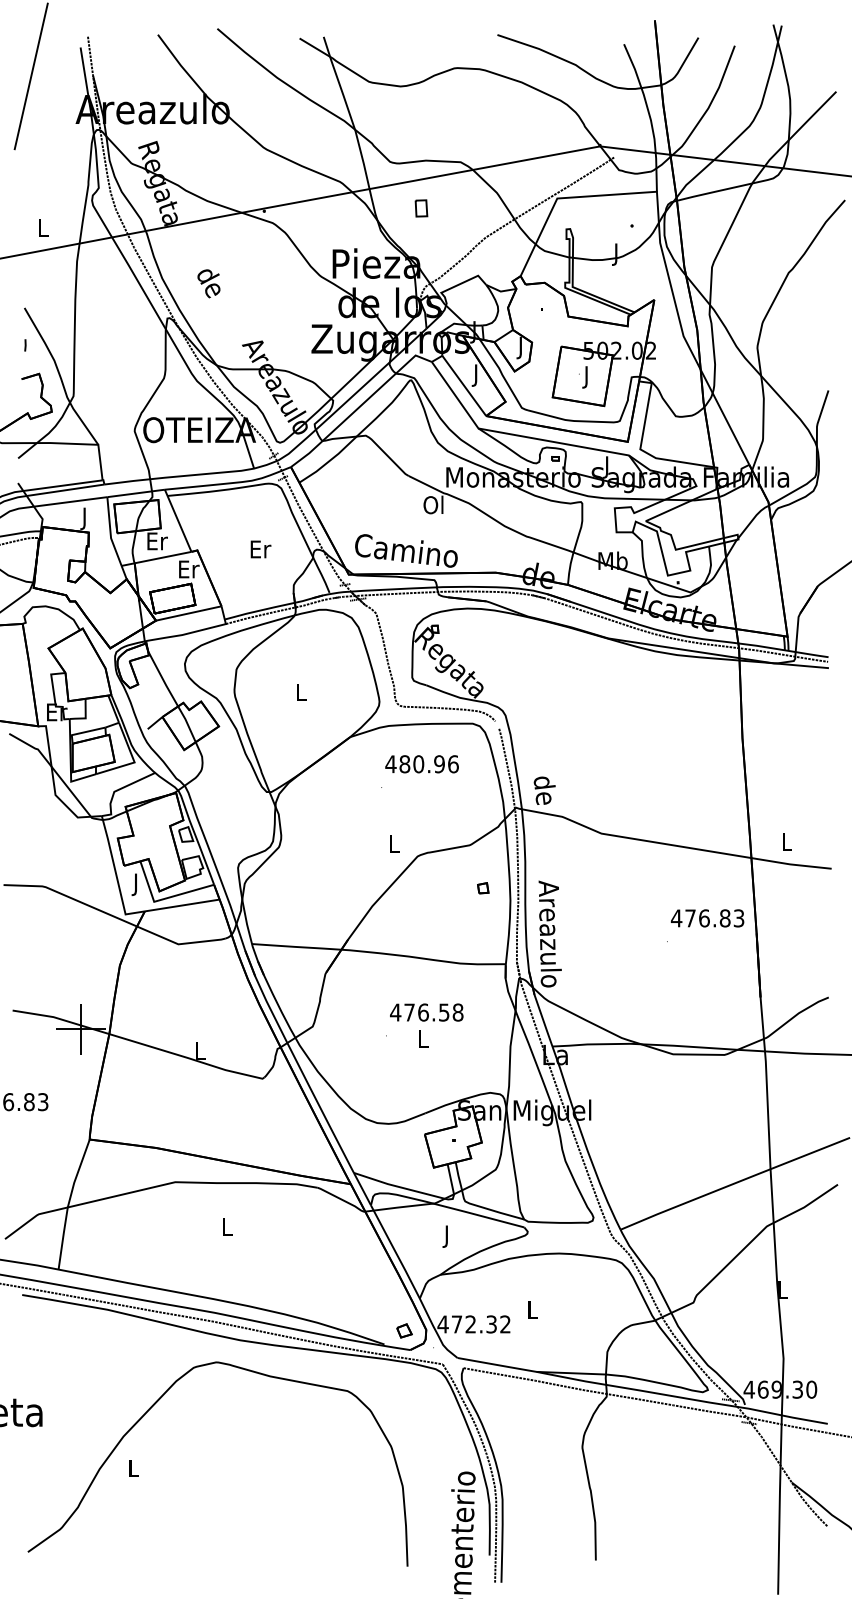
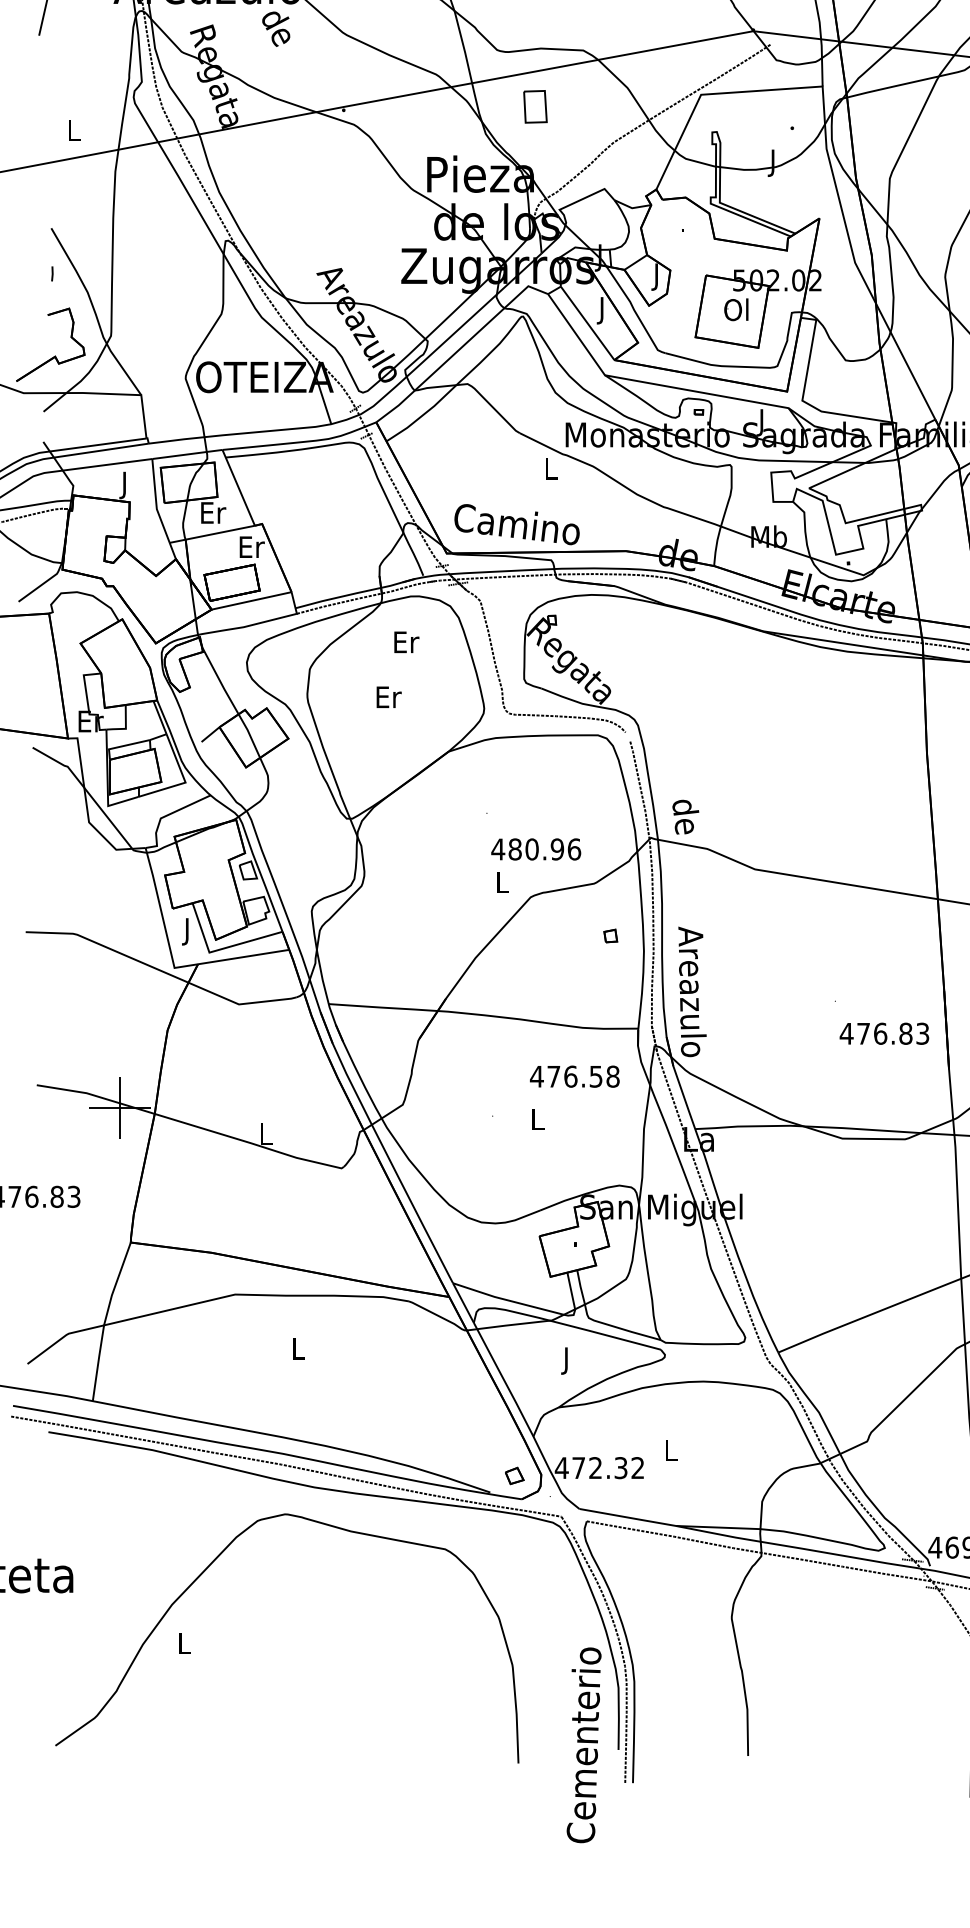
part: (421, 208) -> (535, 106), size x1.6
text: (208, 283) -> (275, 28), moved
text: (586, 376) -> (736, 311), J -> Ol
text: (433, 504) -> (550, 467), Ol -> L
text: (260, 549) -> (406, 642), moved
text: (301, 692) -> (389, 697), L -> Er
text: (421, 764) -> (535, 849), moved
text: (707, 918) -> (884, 1033), moved
text: (426, 1012) -> (574, 1076), moved

